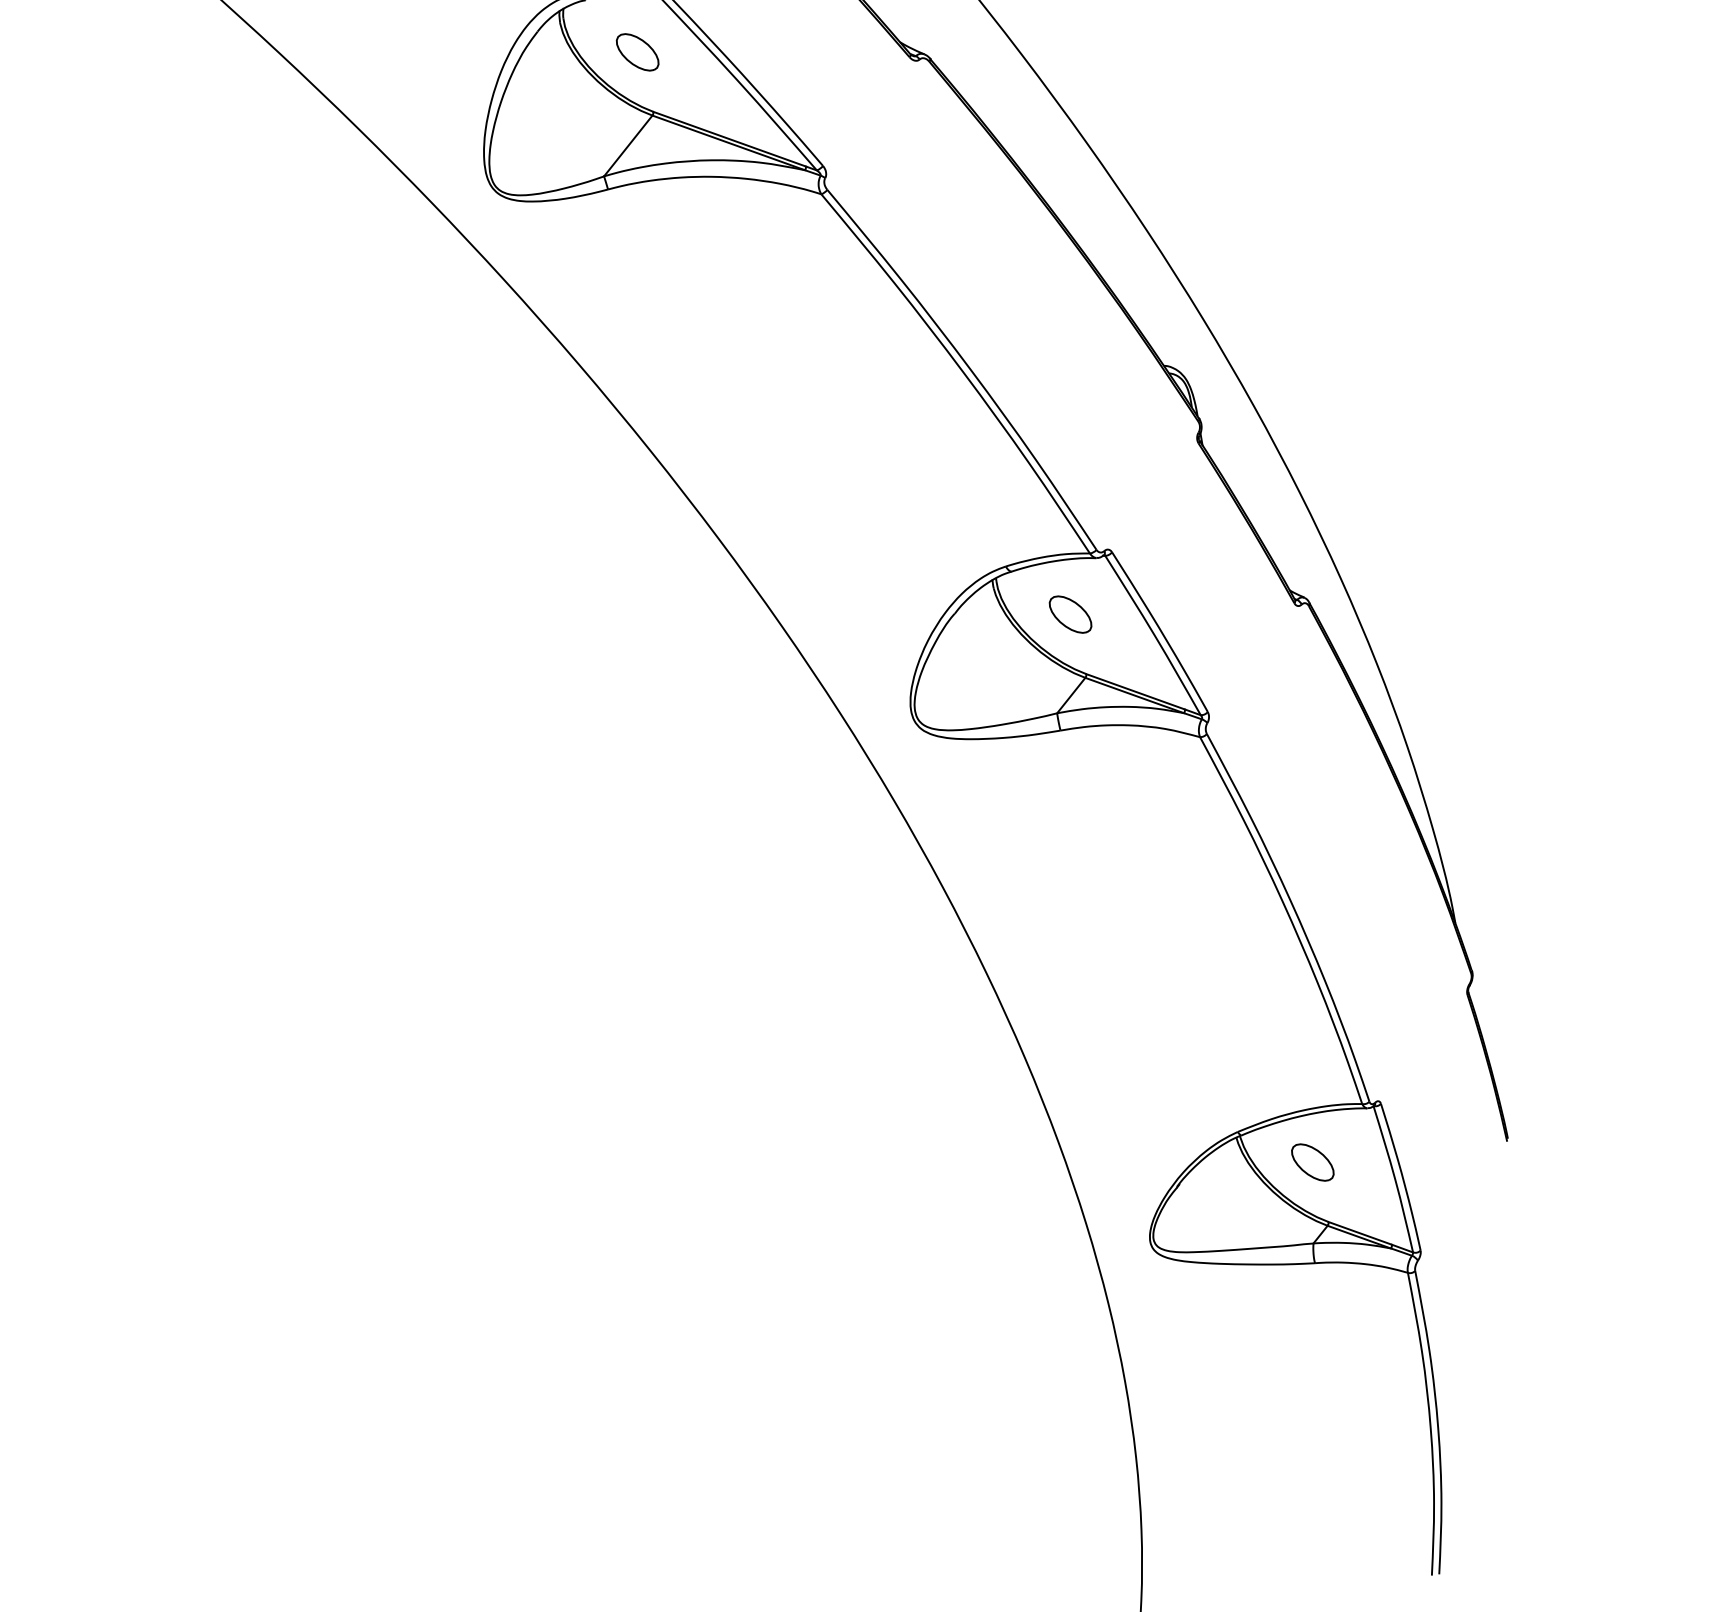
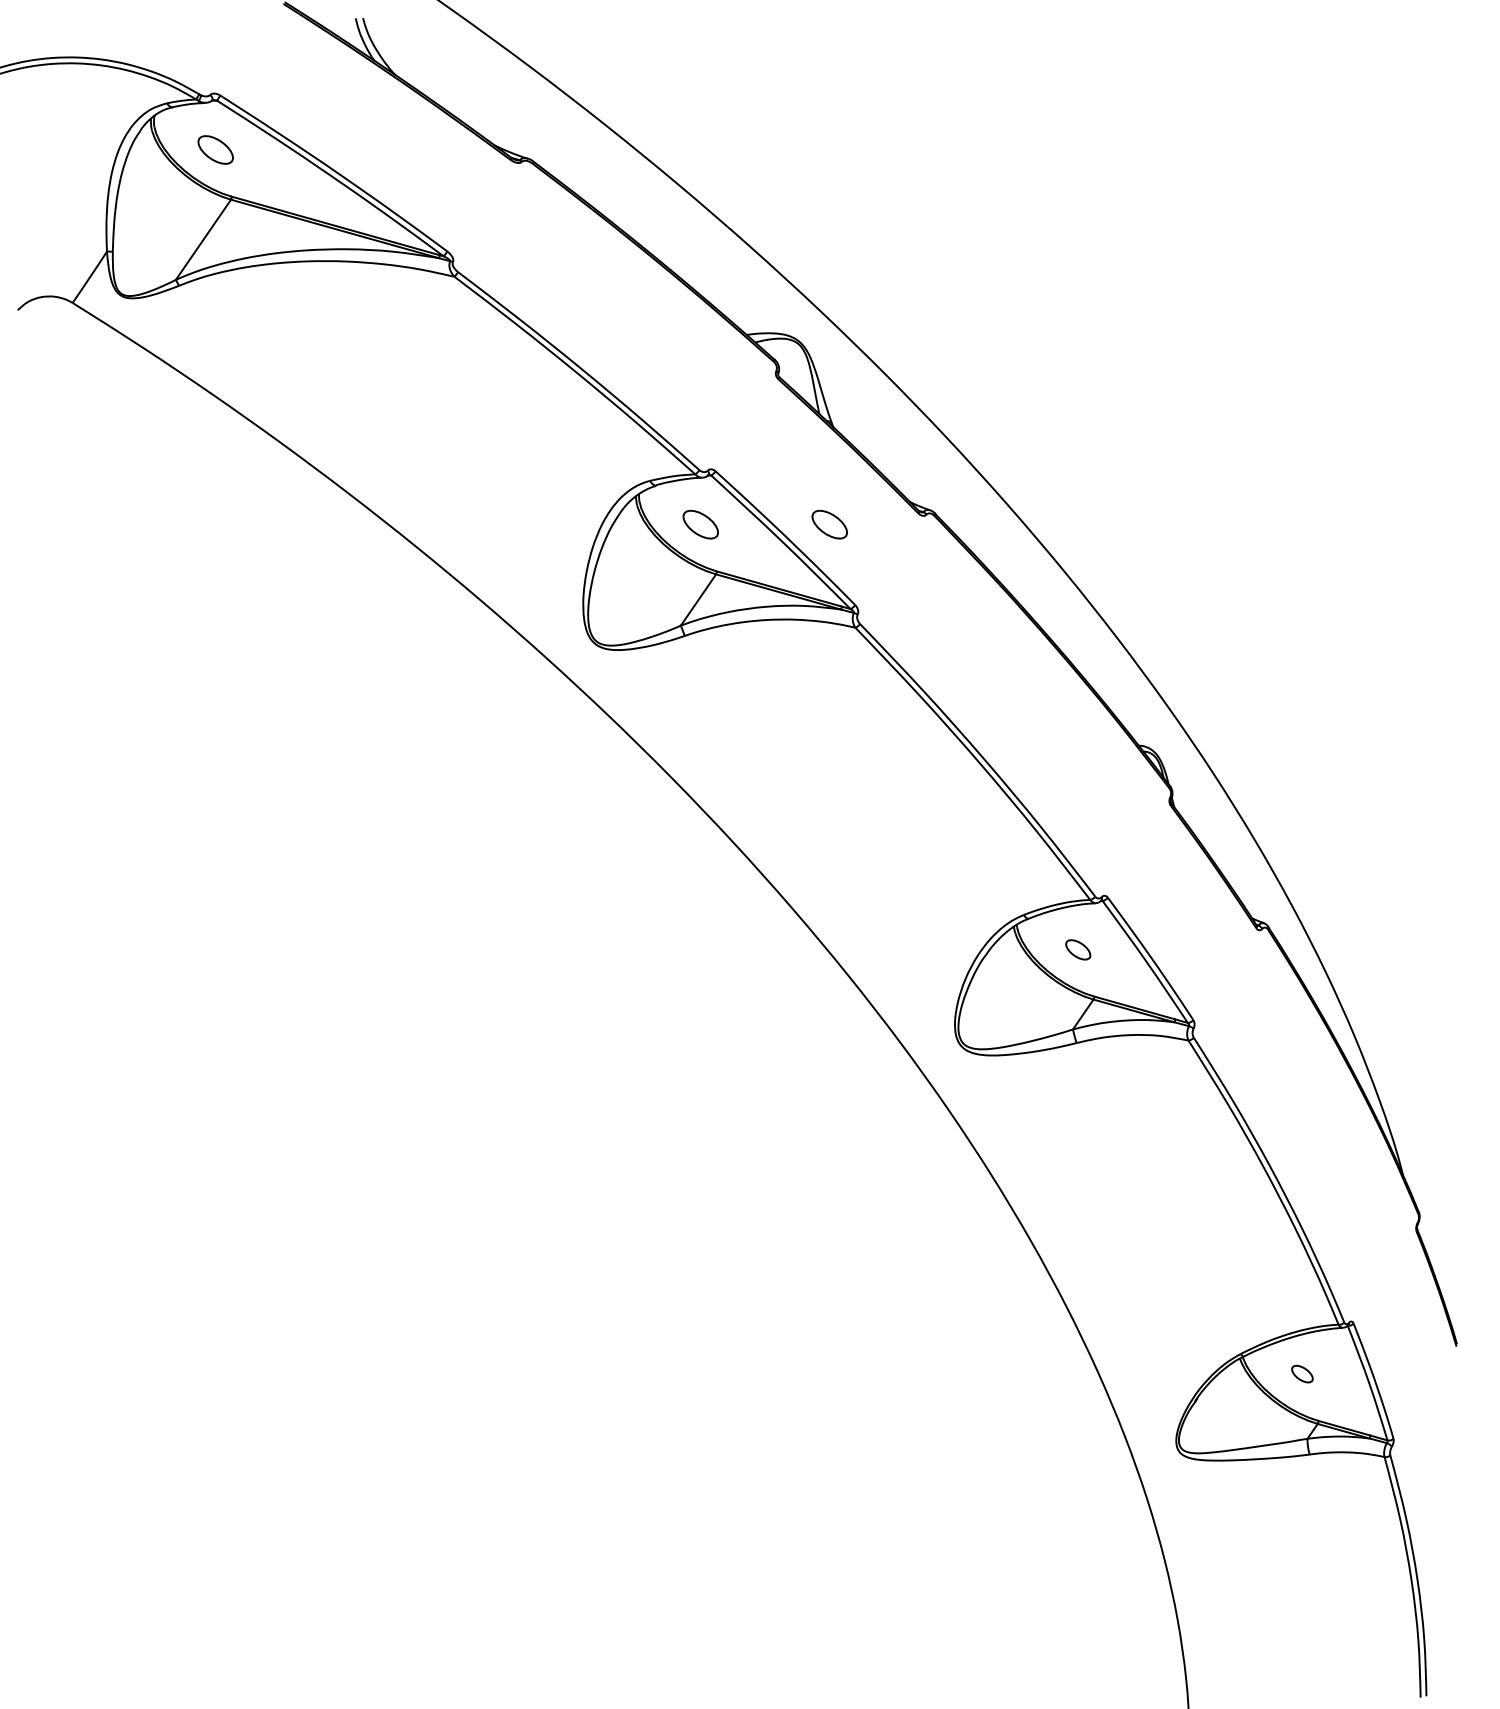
part: (797, 63) -> (829, 524), added
part: (1071, 614) -> (1078, 949), size x0.7
part: (1313, 1161) -> (1302, 1373), size x0.6

